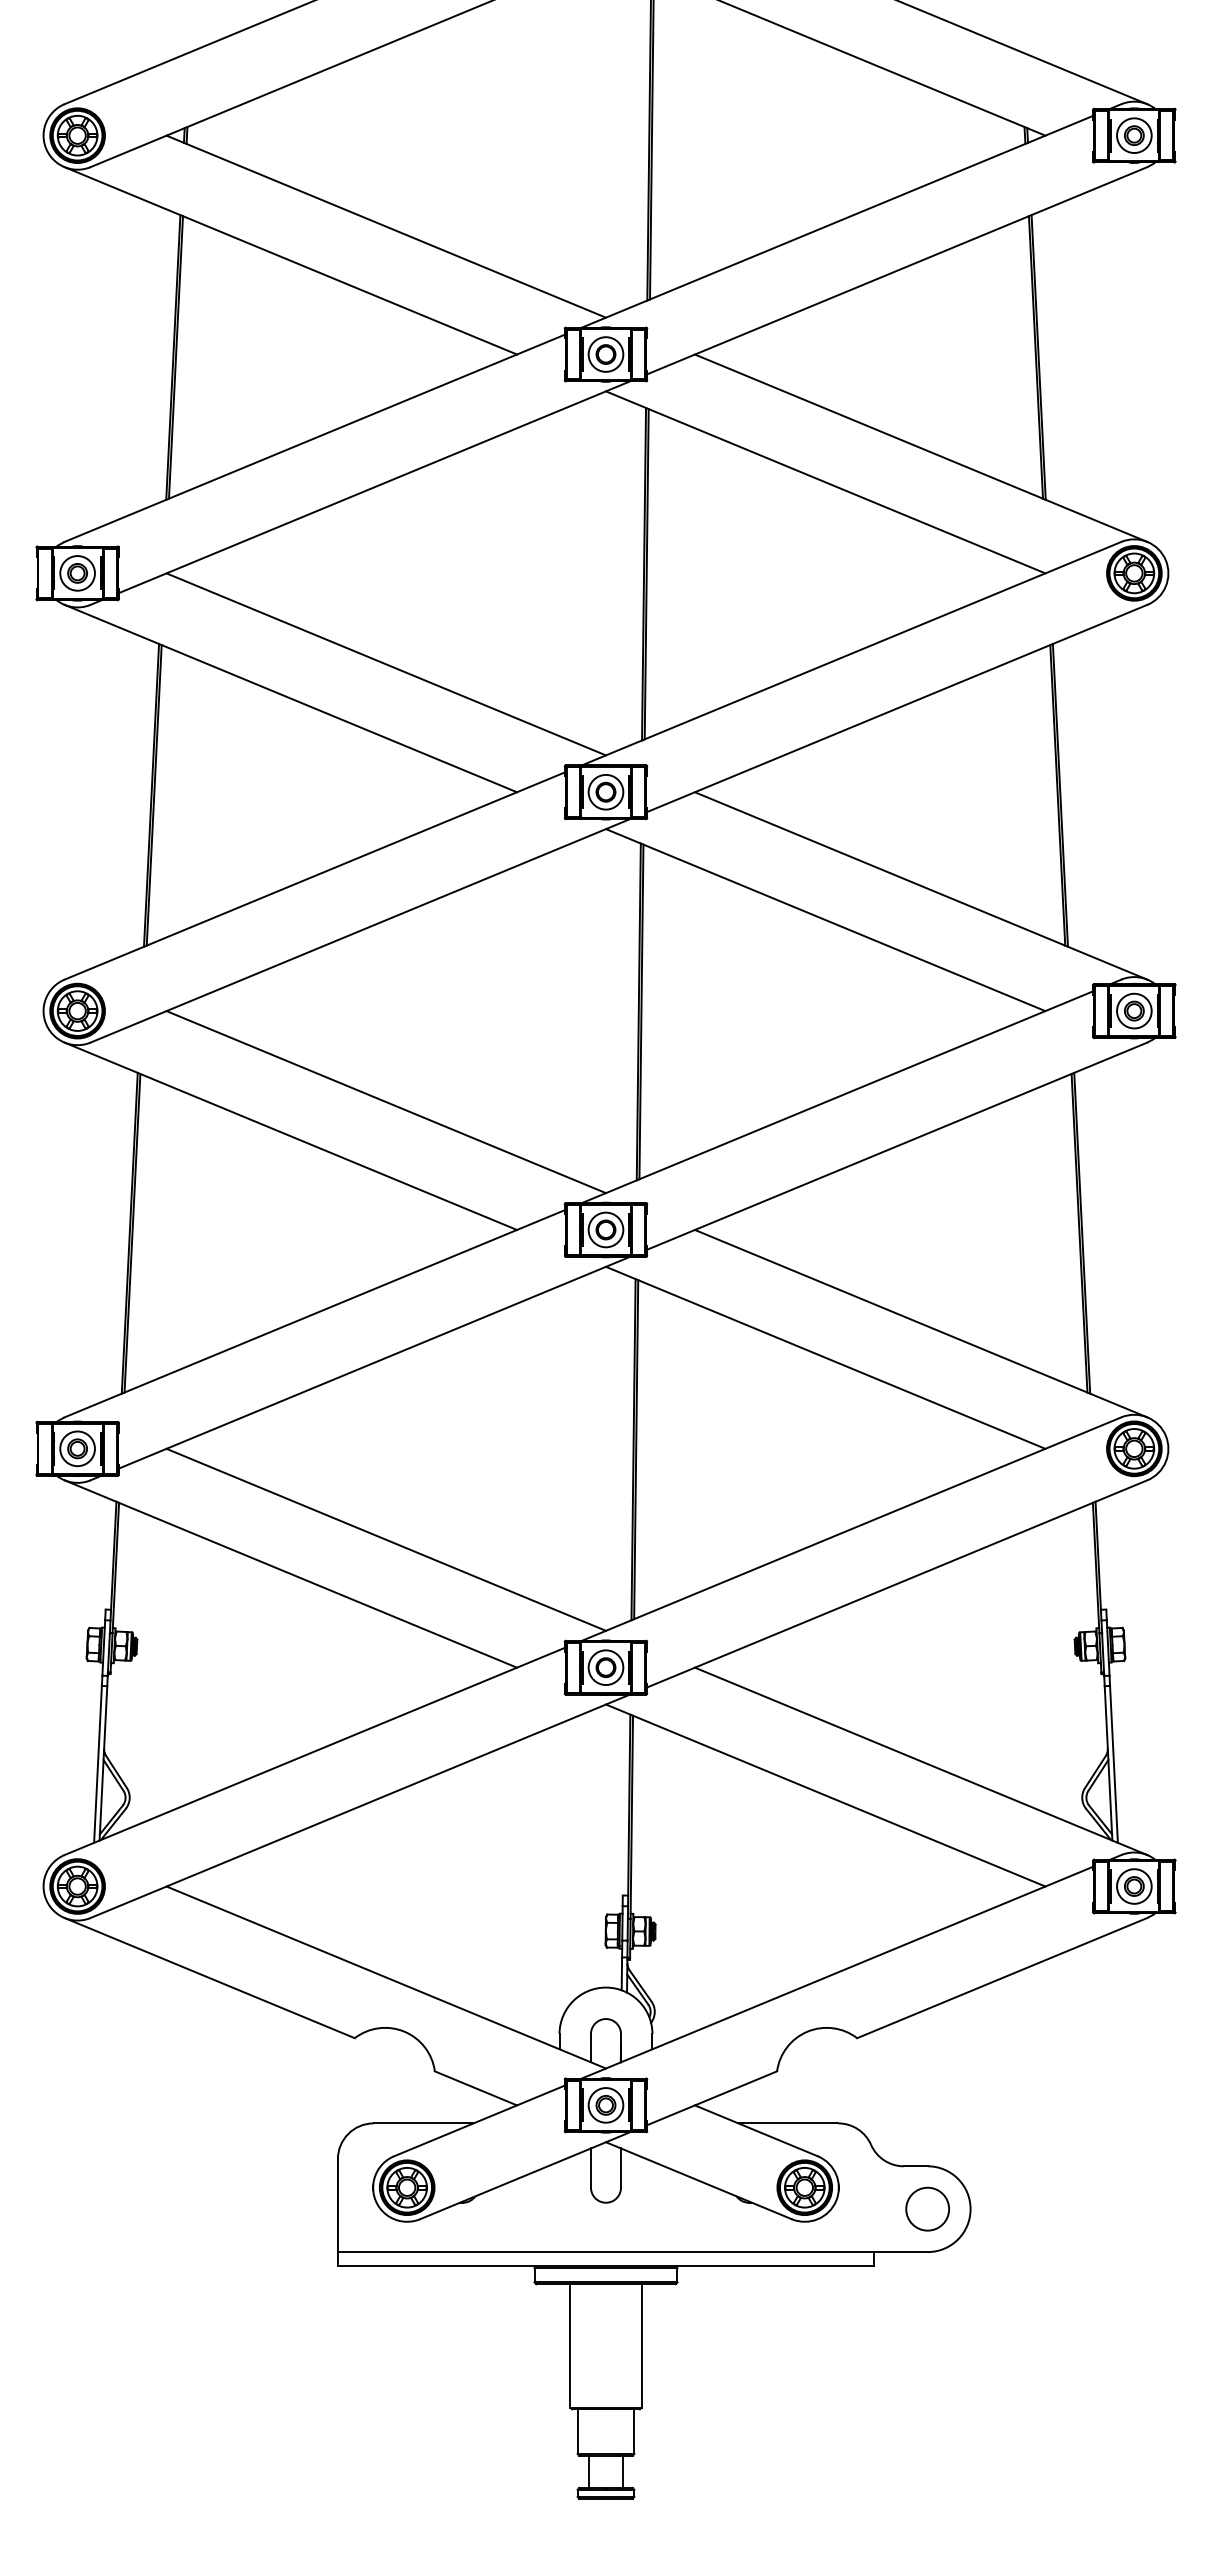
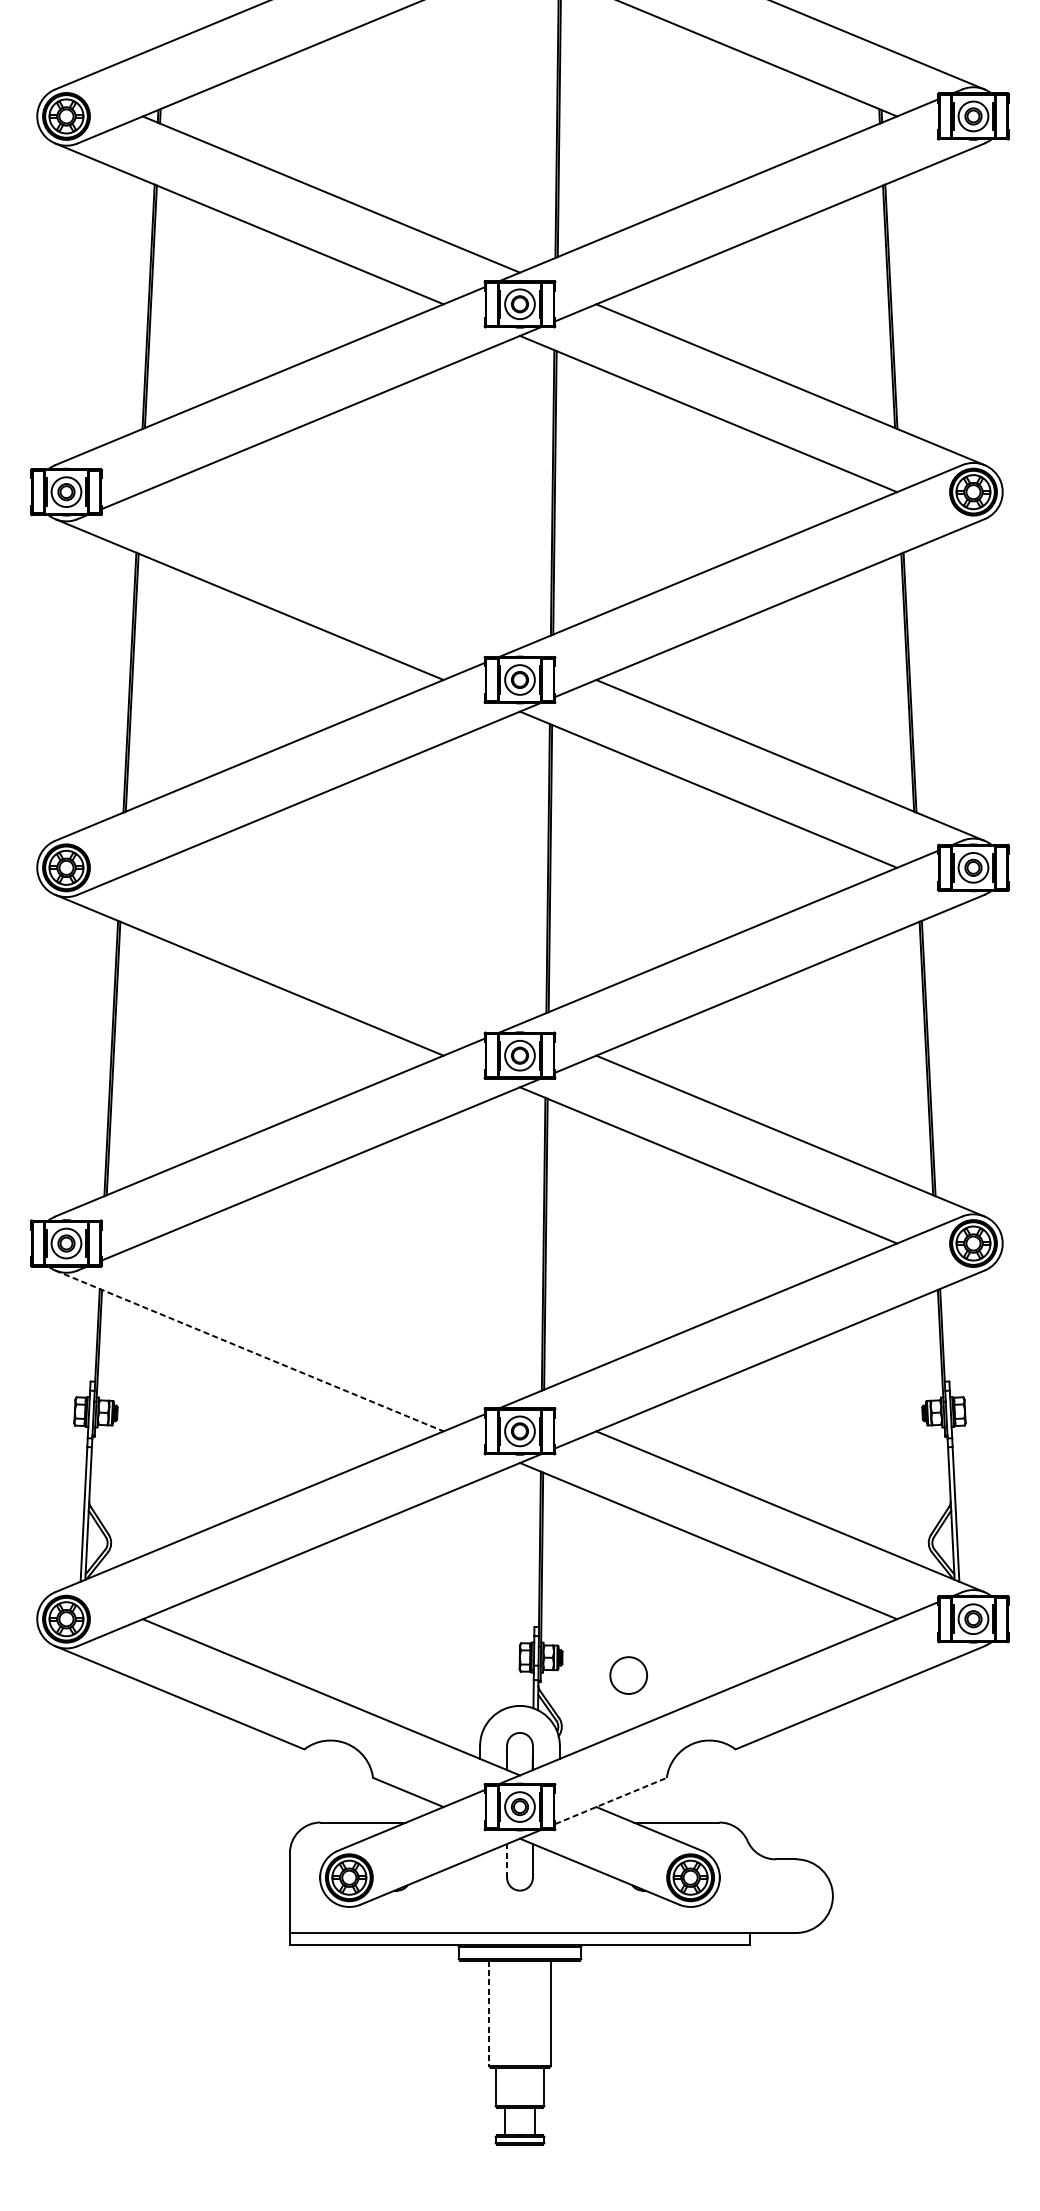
line: (386, 664) -> (331, 570), removed
line: (386, 1102) -> (331, 946), removed
line: (386, 1539) -> (331, 1321), removed
line: (290, 1574) -> (249, 1351), solid -> dashed
line: (712, 2098) -> (611, 1801), solid -> dashed
line: (590, 2168) -> (506, 1861), solid -> dashed
circle: (927, 2208) -> (628, 1674), moved
line: (570, 2345) -> (489, 2013), solid -> dashed

